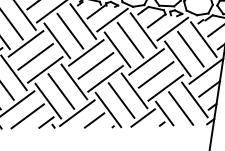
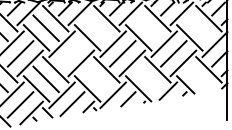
line: (70, 31) -> (97, 28), removed
line: (130, 40) -> (148, 28), removed
line: (190, 49) -> (199, 28), removed
line: (35, 56) -> (71, 53), removed
line: (61, 91) -> (97, 79), removed
line: (121, 100) -> (148, 79), removed
line: (180, 108) -> (198, 78), removed

